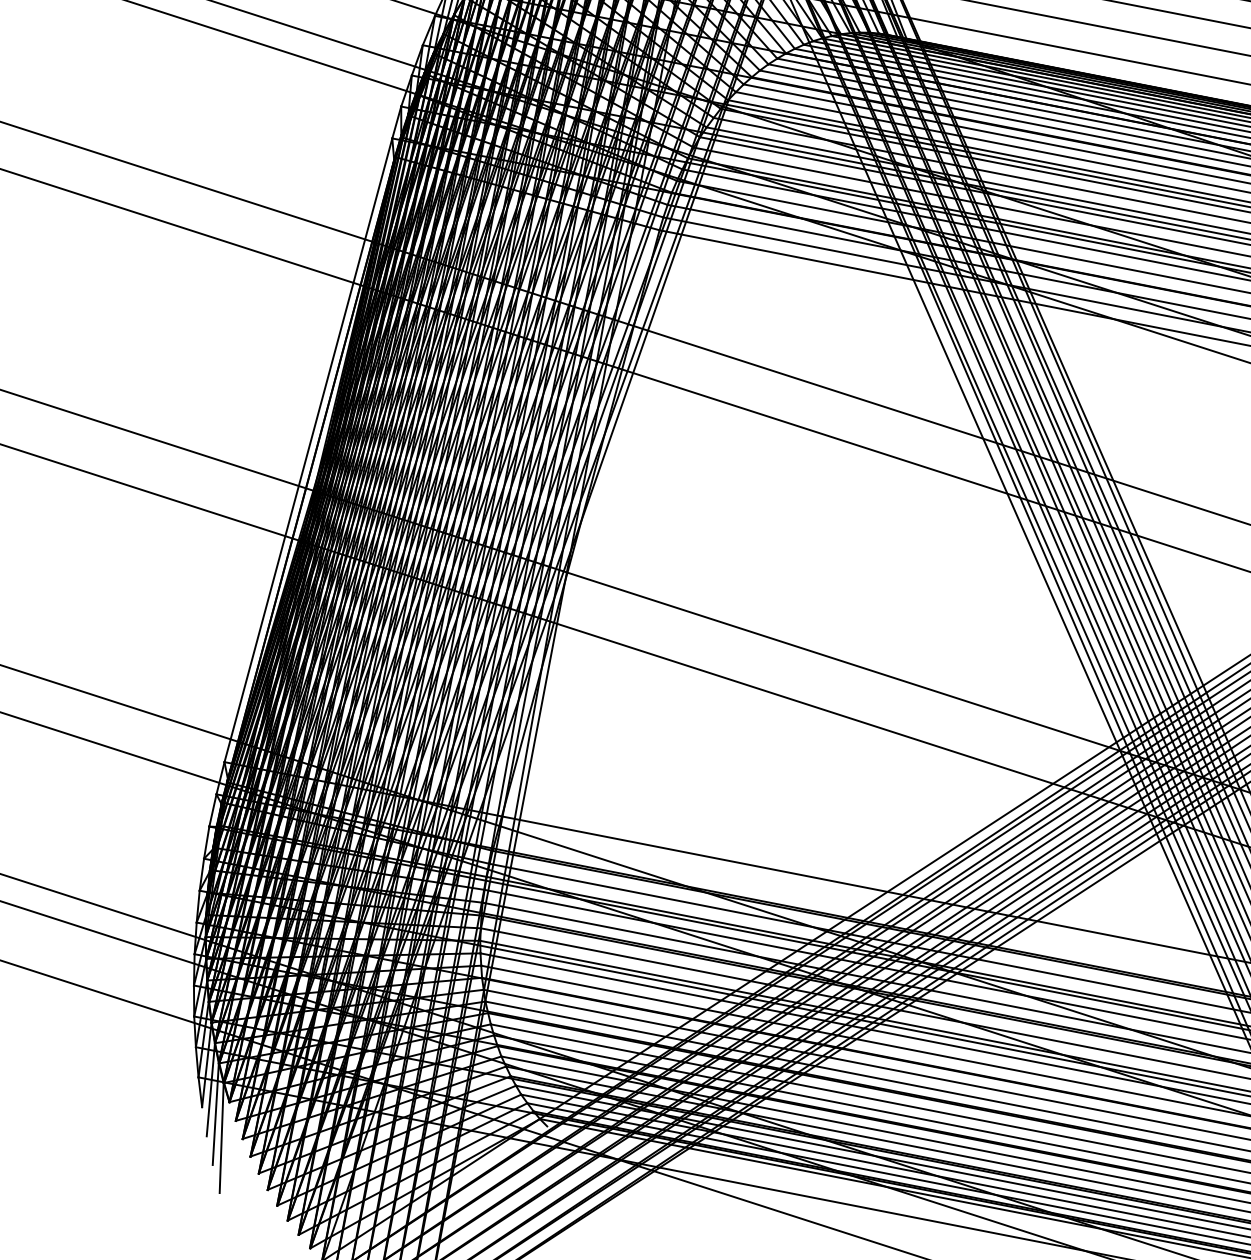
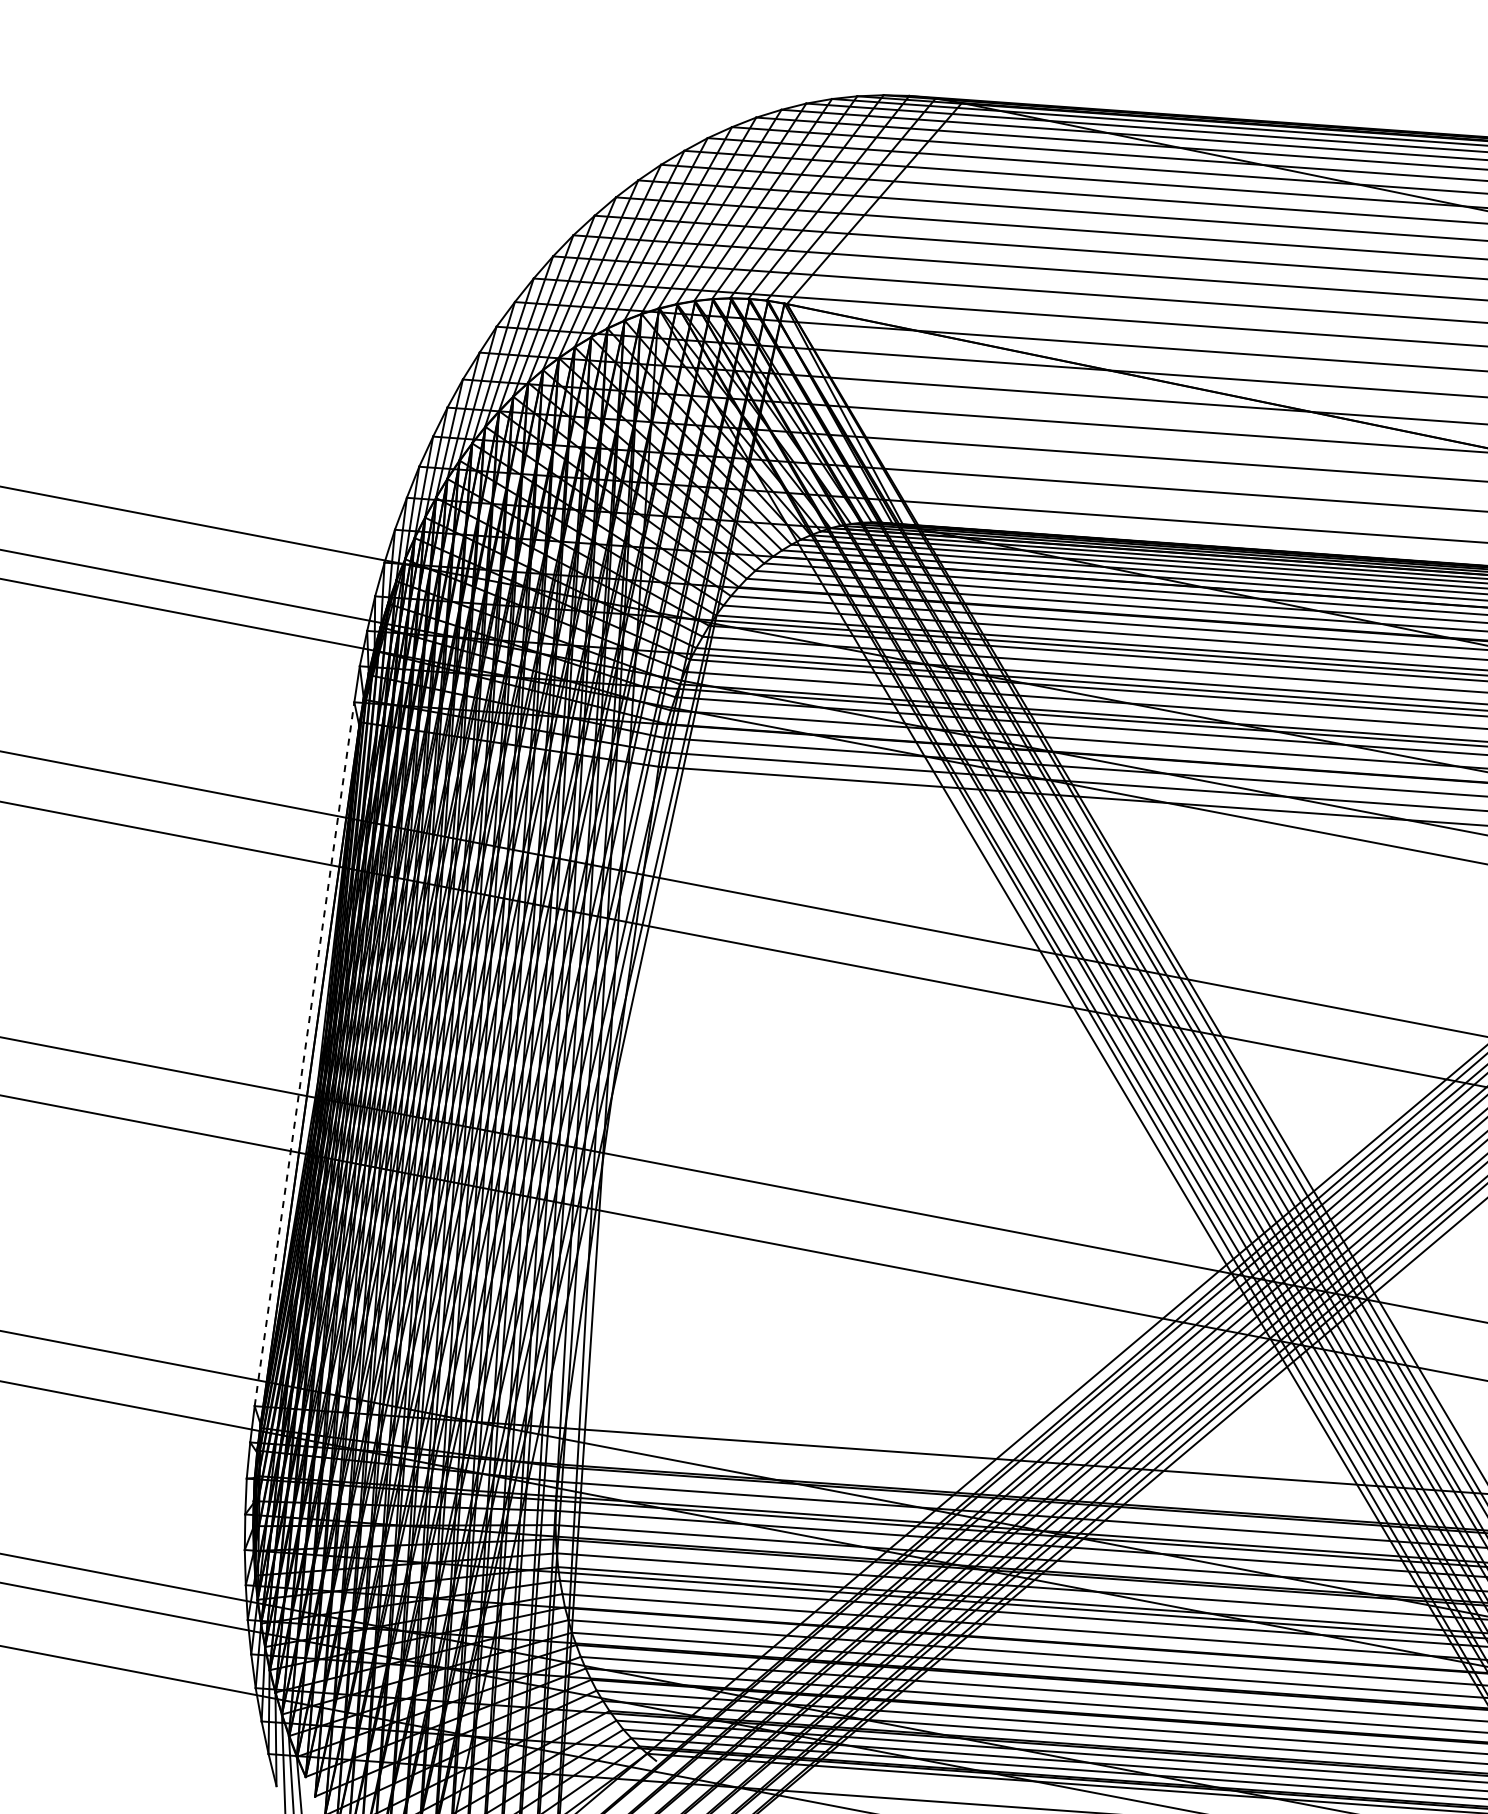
line: (308, 449) -> (304, 1053), solid -> dashed

